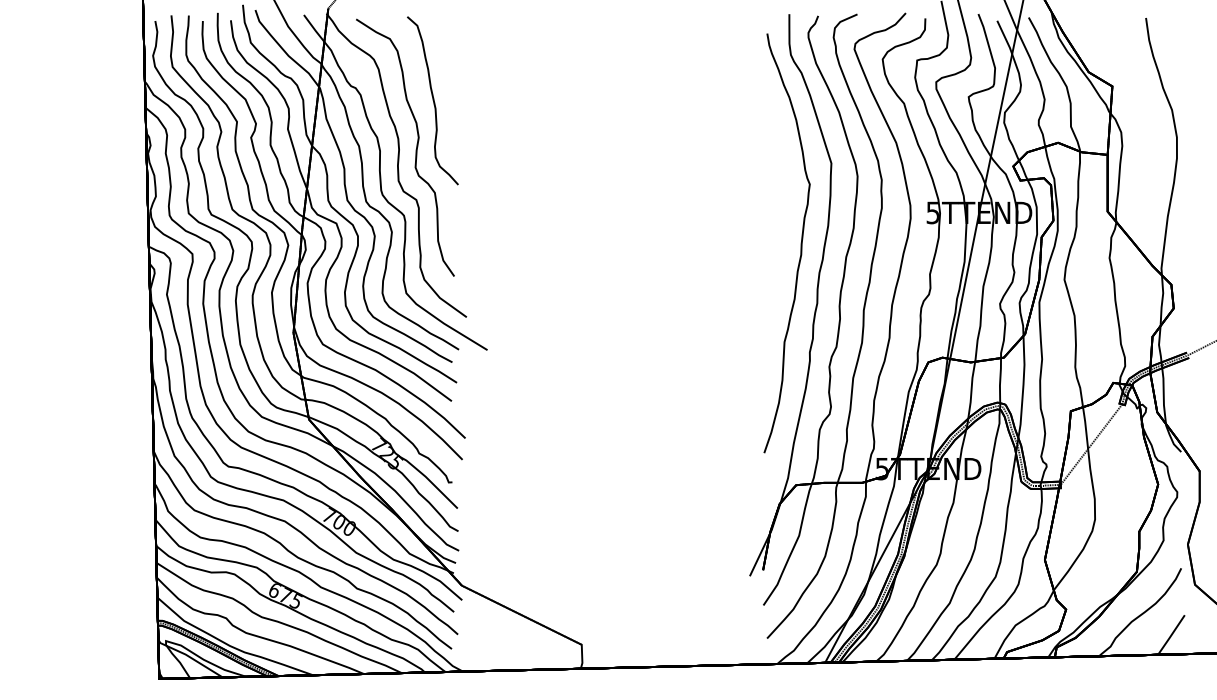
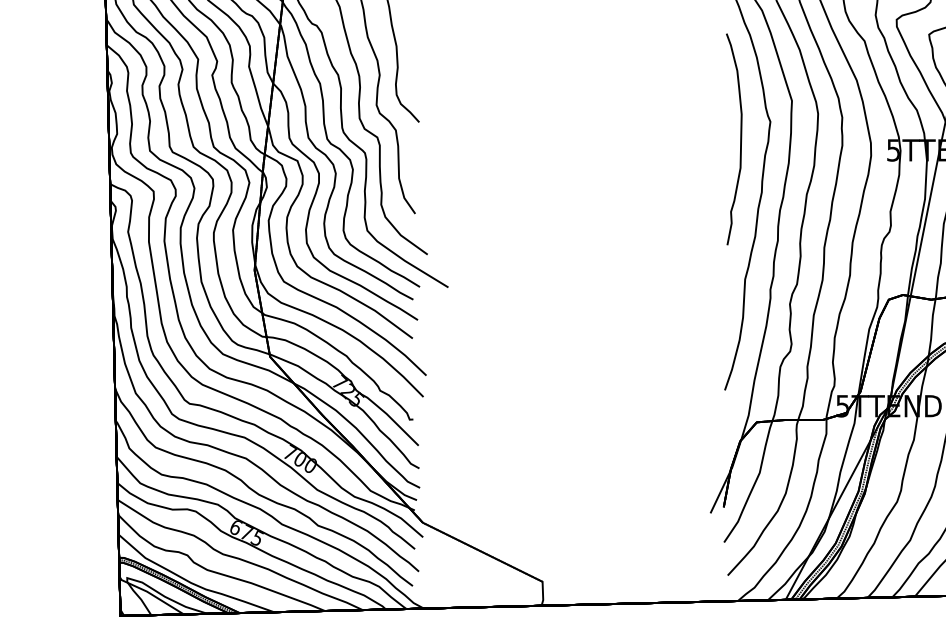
curve: (779, 201) -> (740, 138), added

